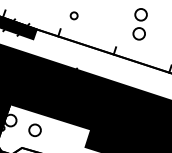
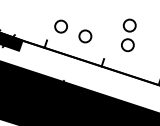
circle: (73, 15) -> (60, 26), size x1.67
circle: (97, 24) -> (84, 35), added

